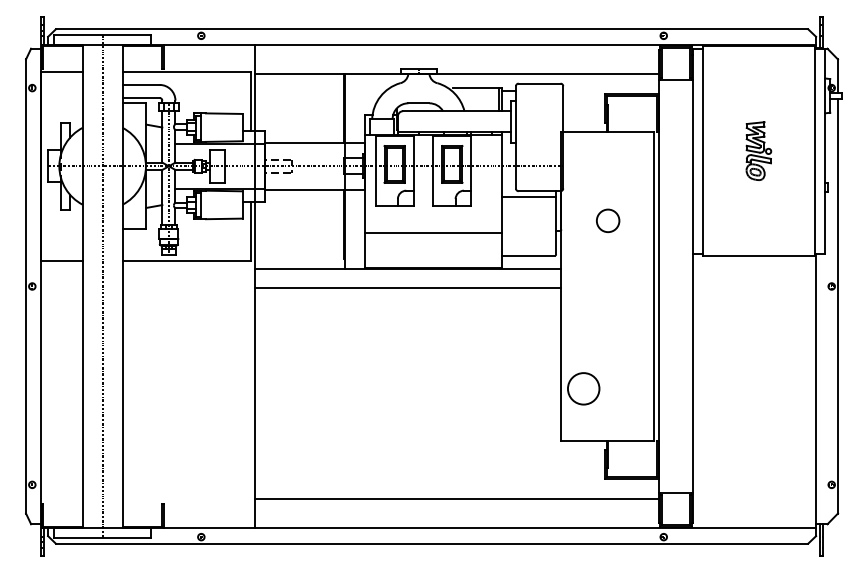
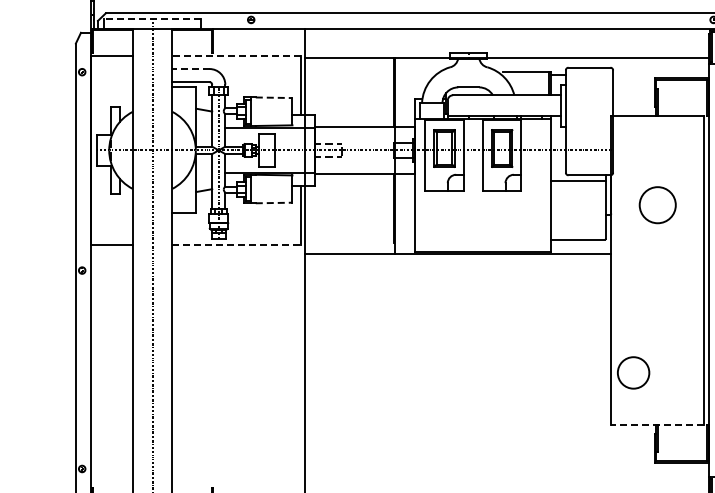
line: (102, 35) -> (152, 19), solid -> dashed
line: (186, 71) -> (236, 55), solid -> dashed
line: (141, 84) -> (191, 68), solid -> dashed
line: (224, 113) -> (274, 97), solid -> dashed
line: (224, 218) -> (274, 202), solid -> dashed
circle: (608, 220) -> (658, 204), size x1.6
line: (433, 232) -> (483, 216), removed
line: (187, 260) -> (237, 244), solid -> dashed
line: (407, 287) -> (457, 271), removed
line: (606, 441) -> (656, 425), solid -> dashed
line: (456, 499) -> (506, 483), removed

